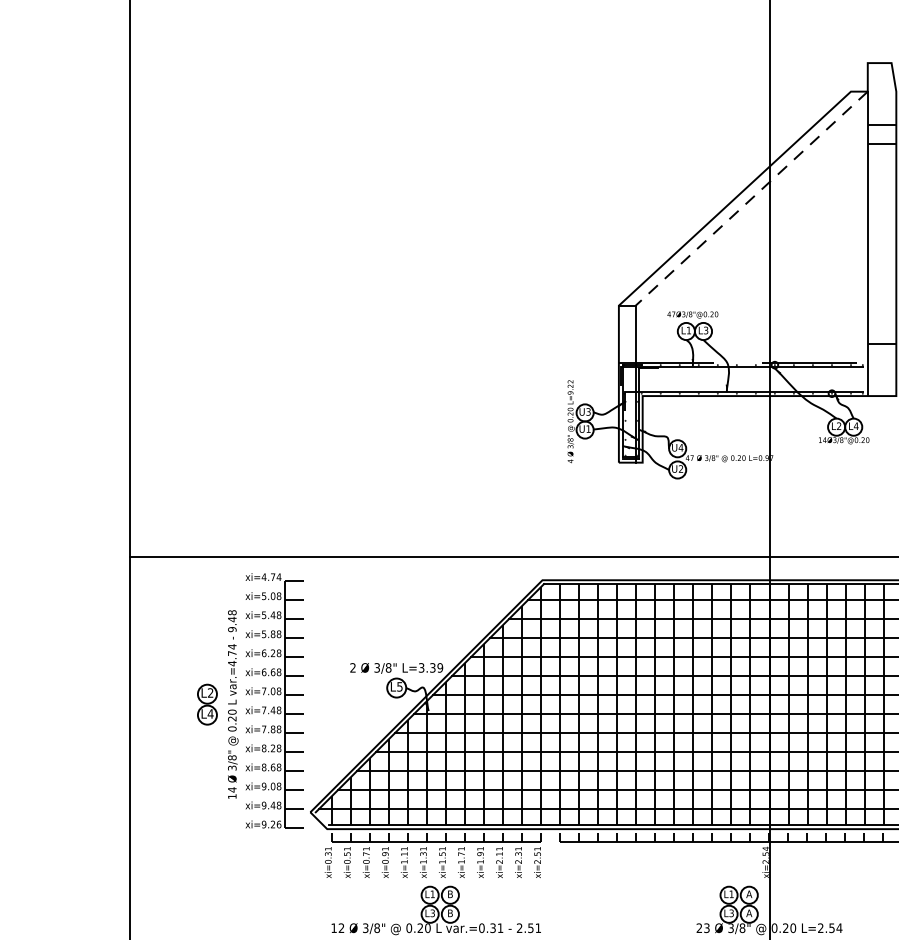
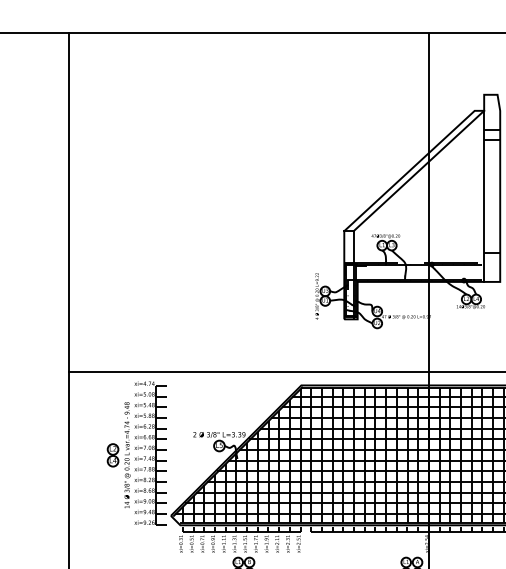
line: (750, 197) -> (418, 170), dashed -> solid

